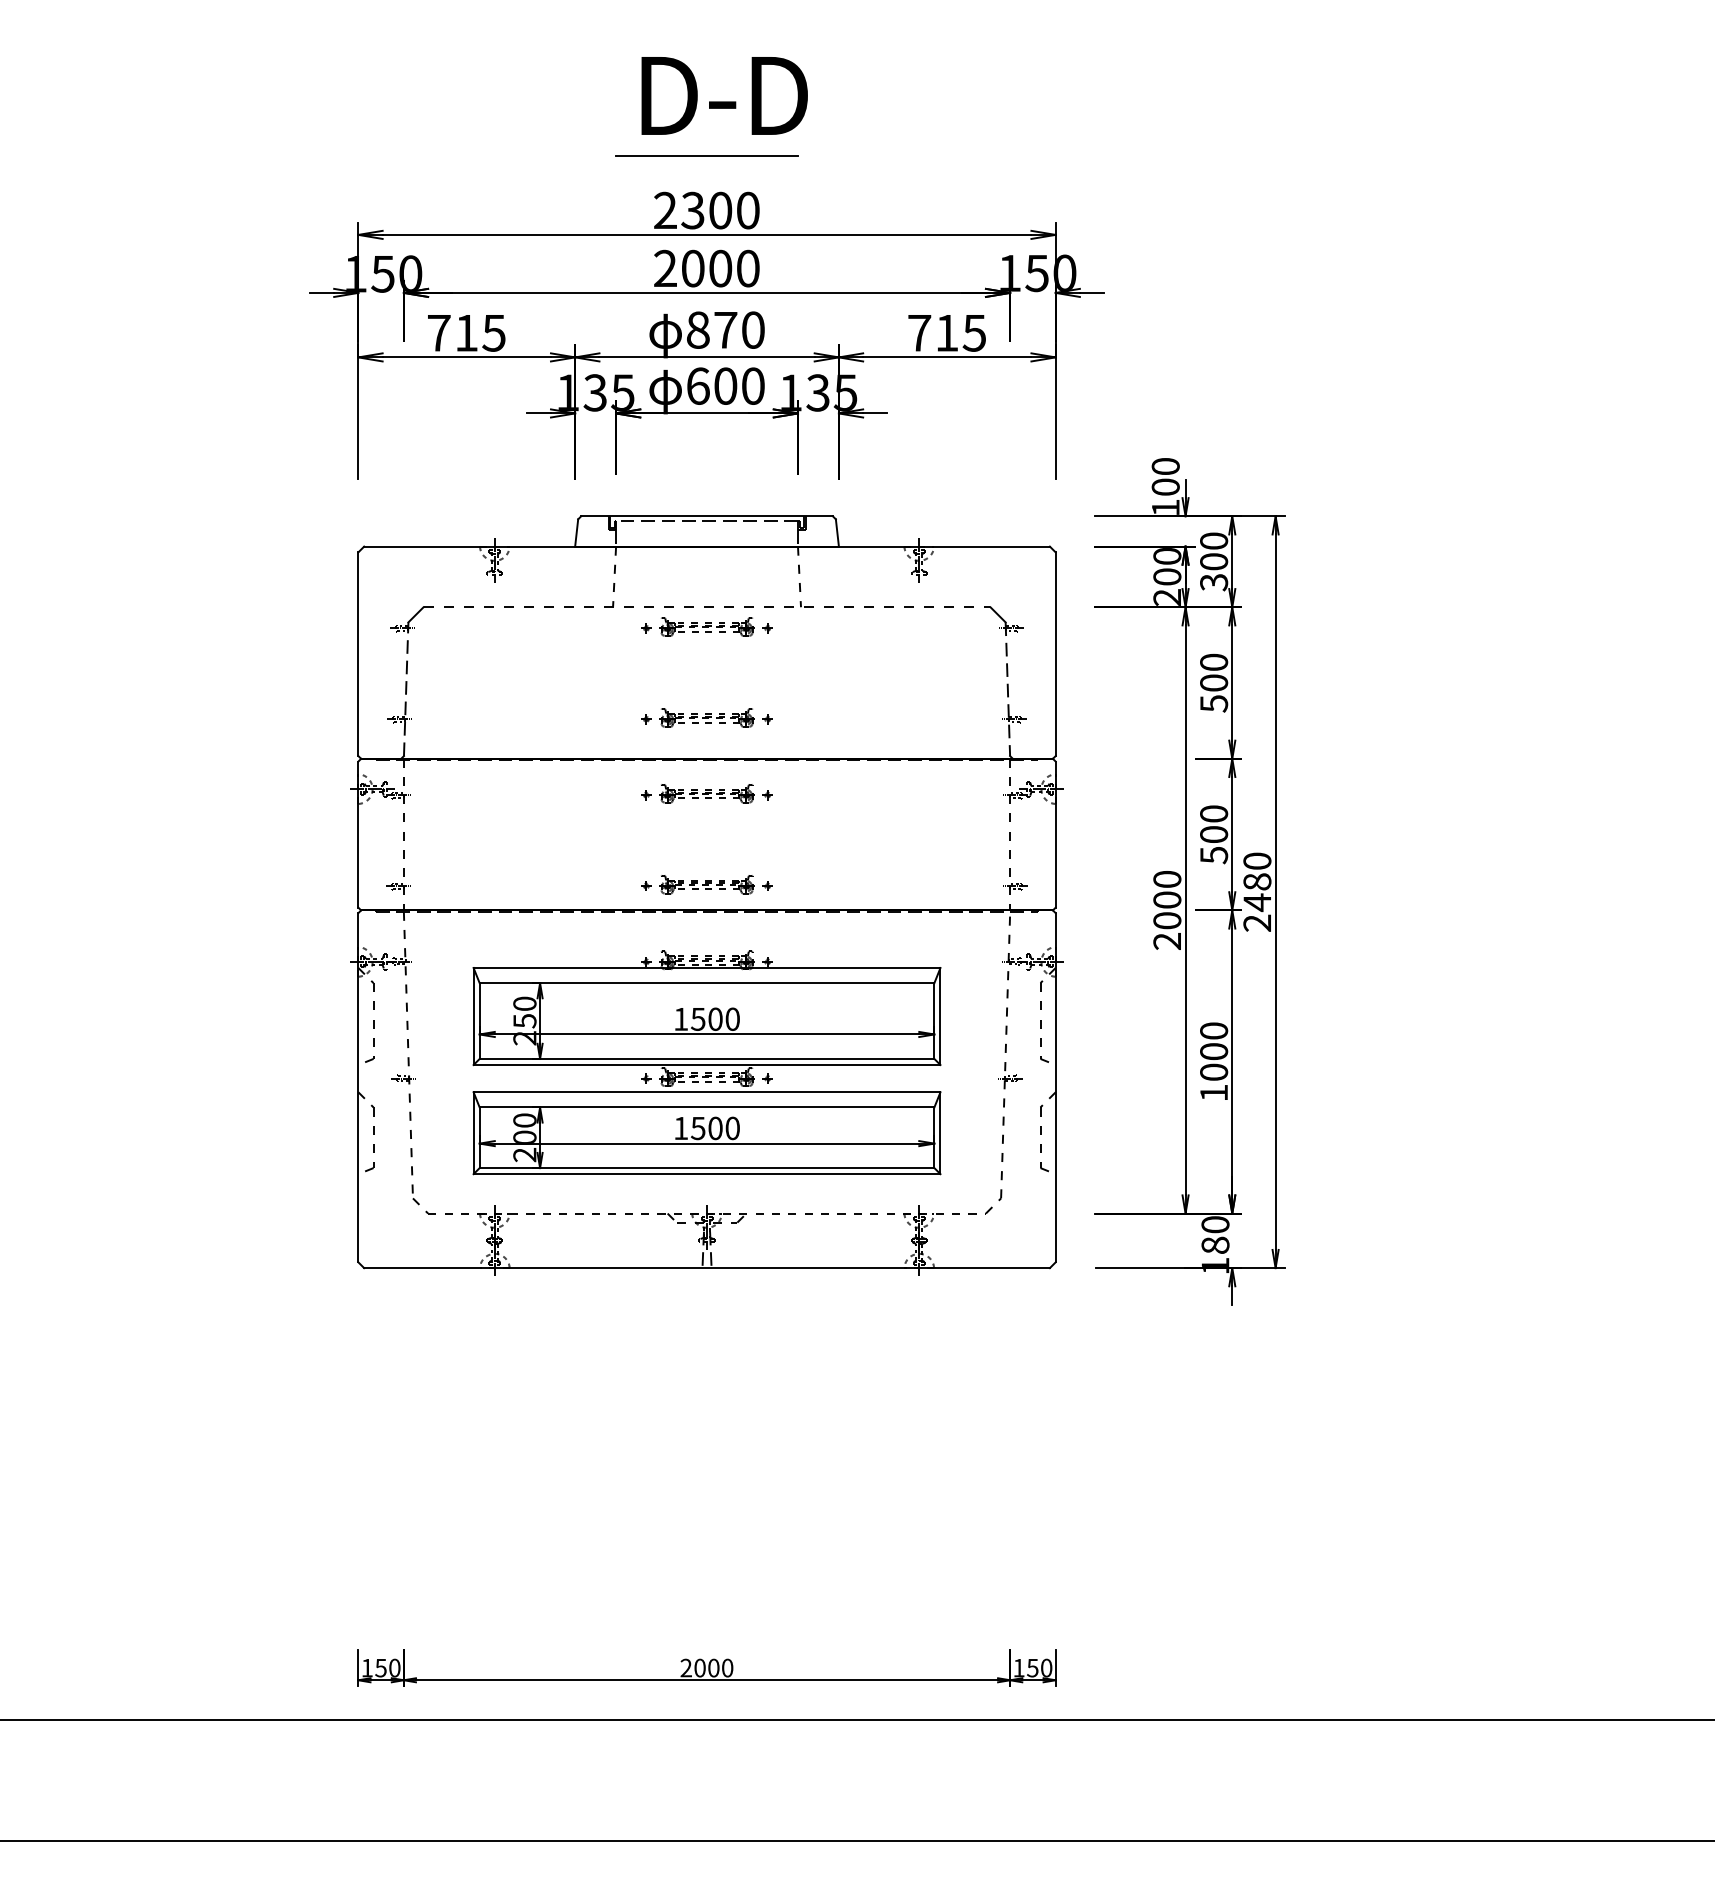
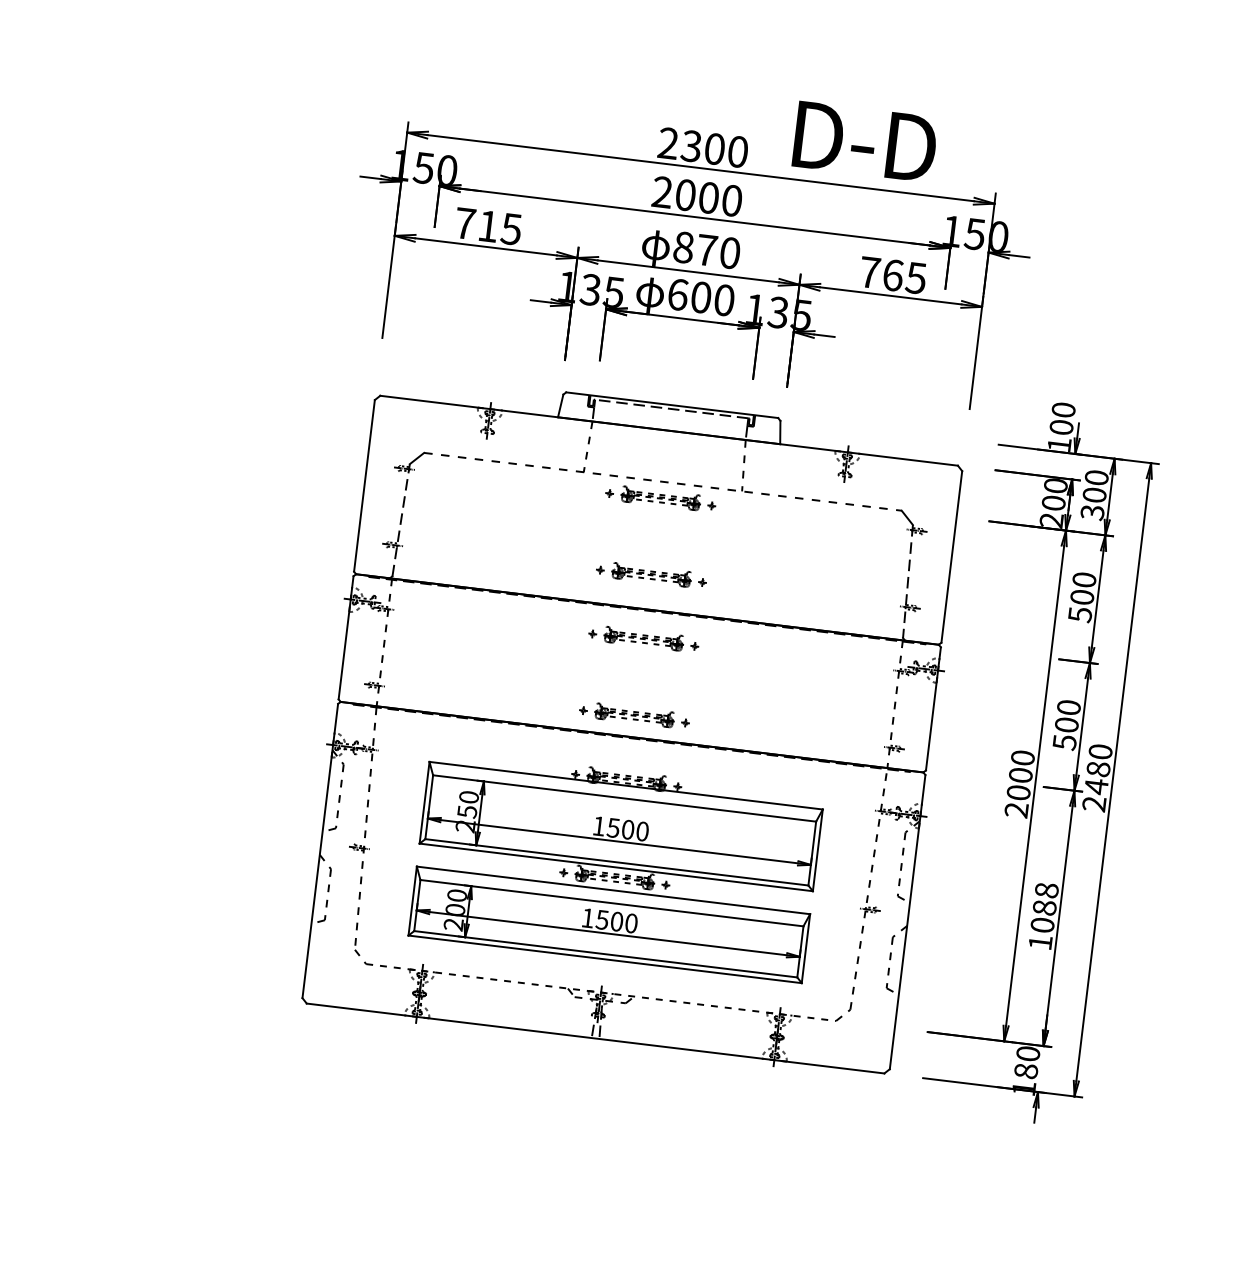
text: (724, 95) -> (865, 141), moved
line: (706, 155) -> (708, 101), removed
text: (947, 332) -> (893, 274), 715 -> 765
text: (1213, 1041) -> (1045, 899), 1000 -> 1088

